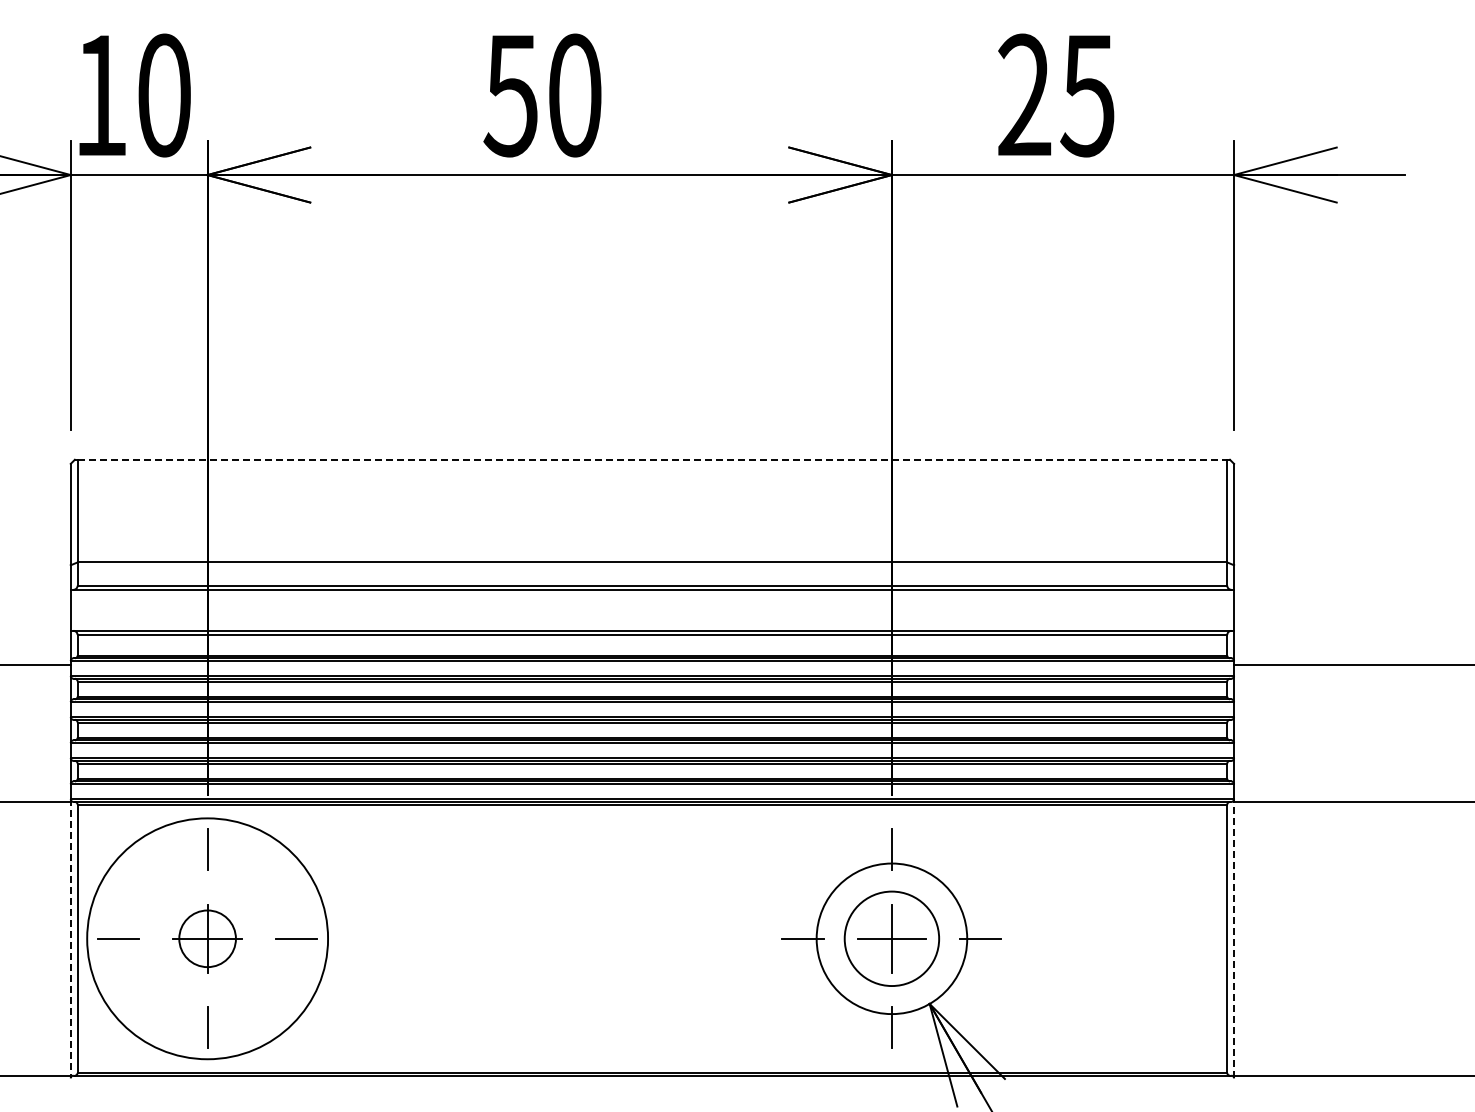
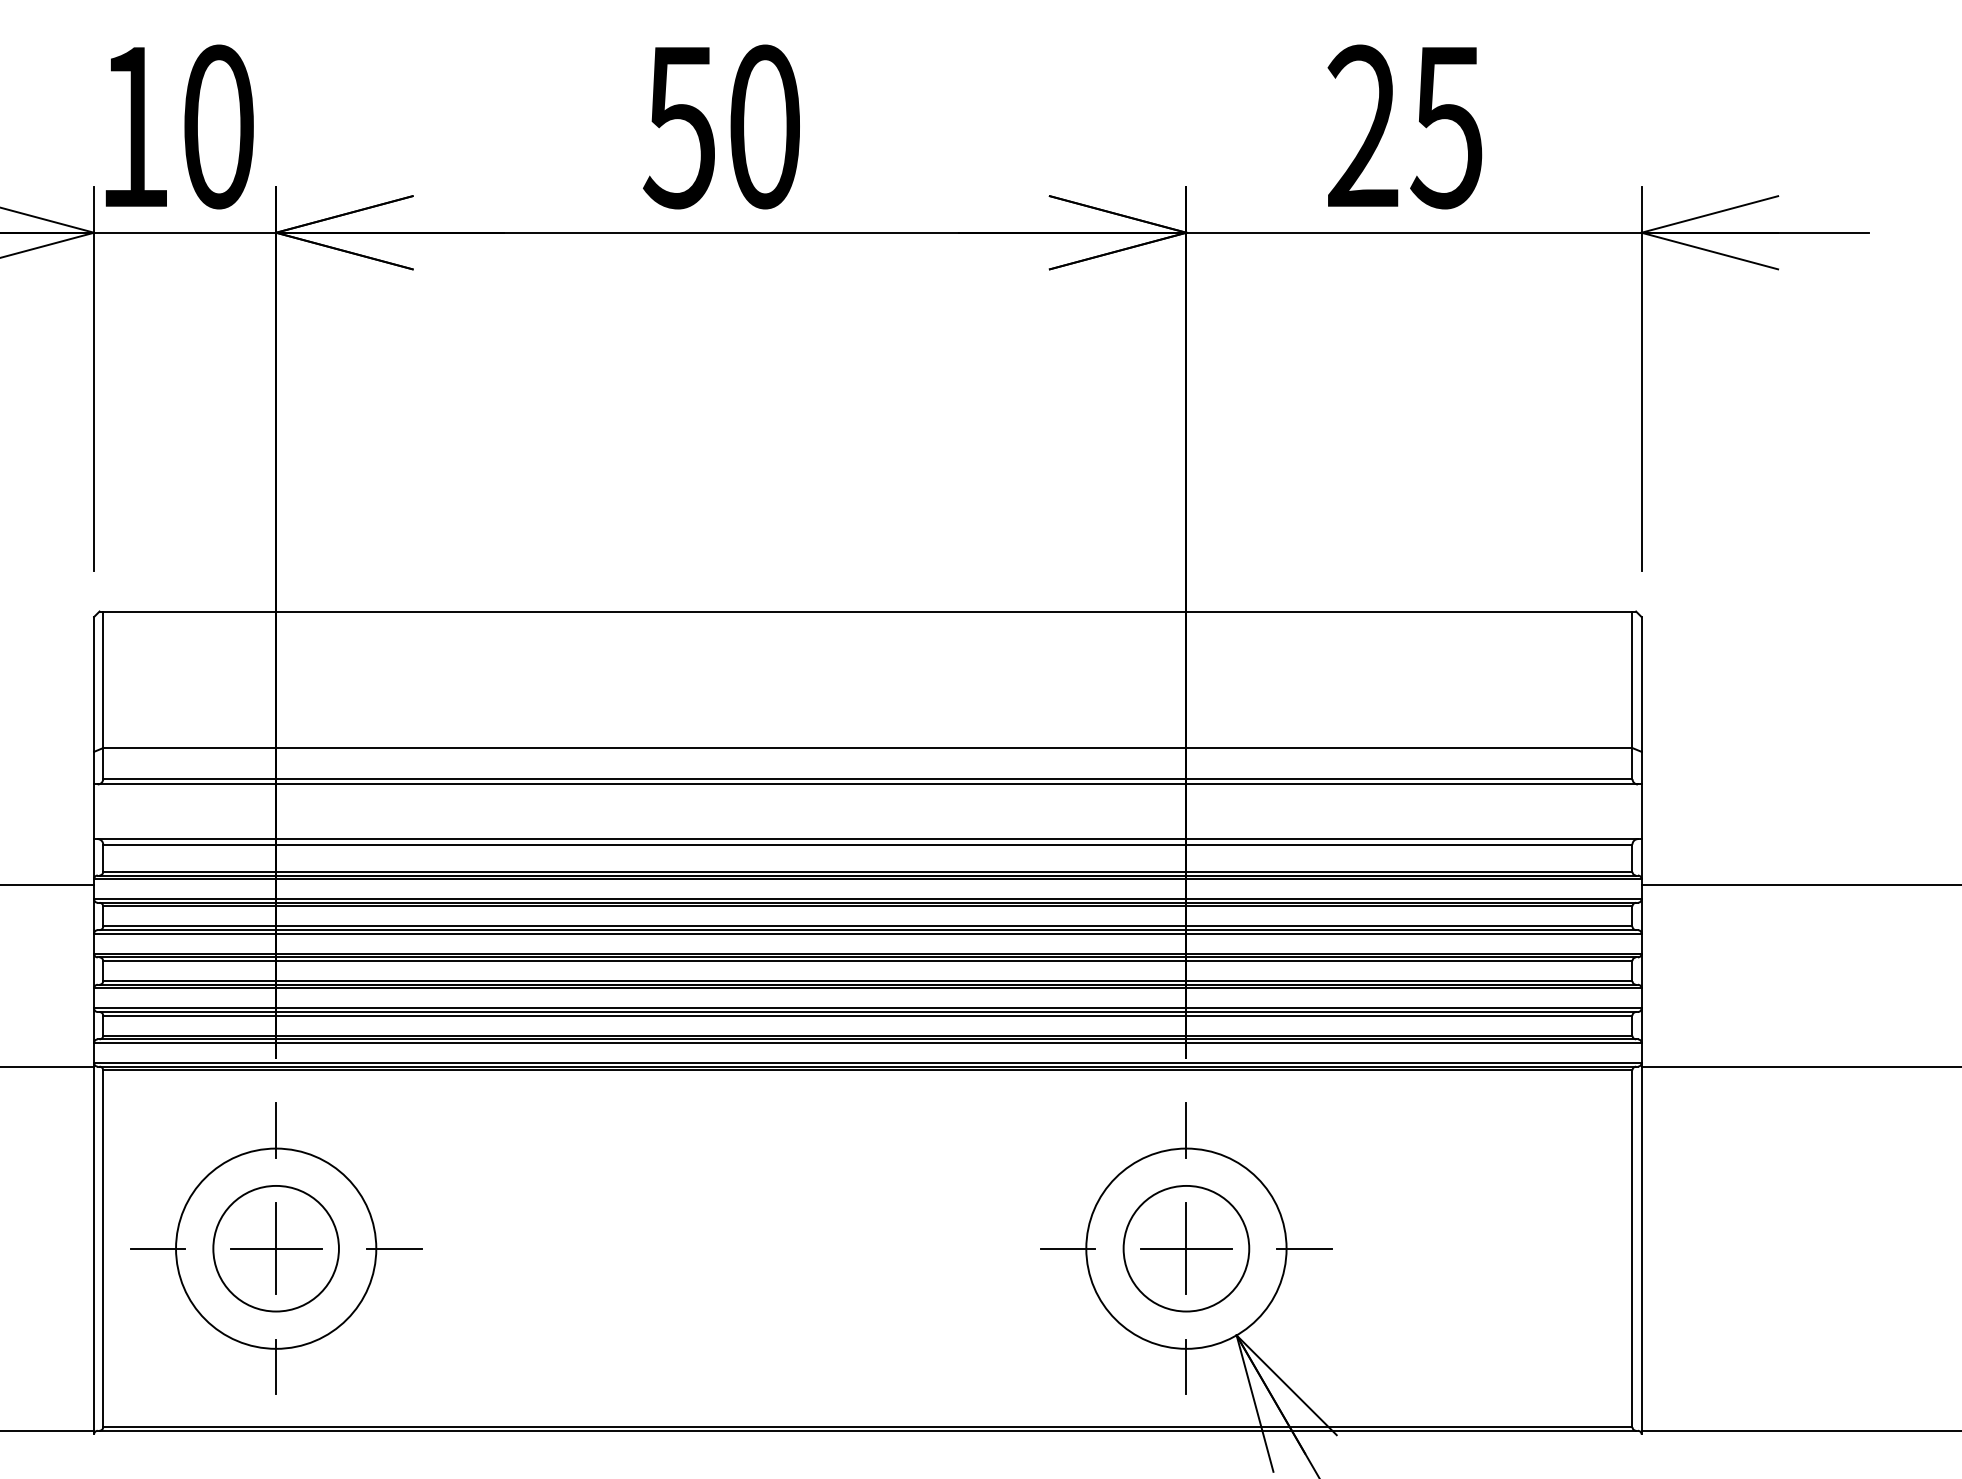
line: (652, 459) -> (867, 611), dashed -> solid
line: (70, 938) -> (93, 1248), dashed -> solid
circle: (207, 938) -> (275, 1248), size x0.62
circle: (207, 938) -> (275, 1248), size x1.67
line: (1234, 938) -> (1642, 1248), dashed -> solid

